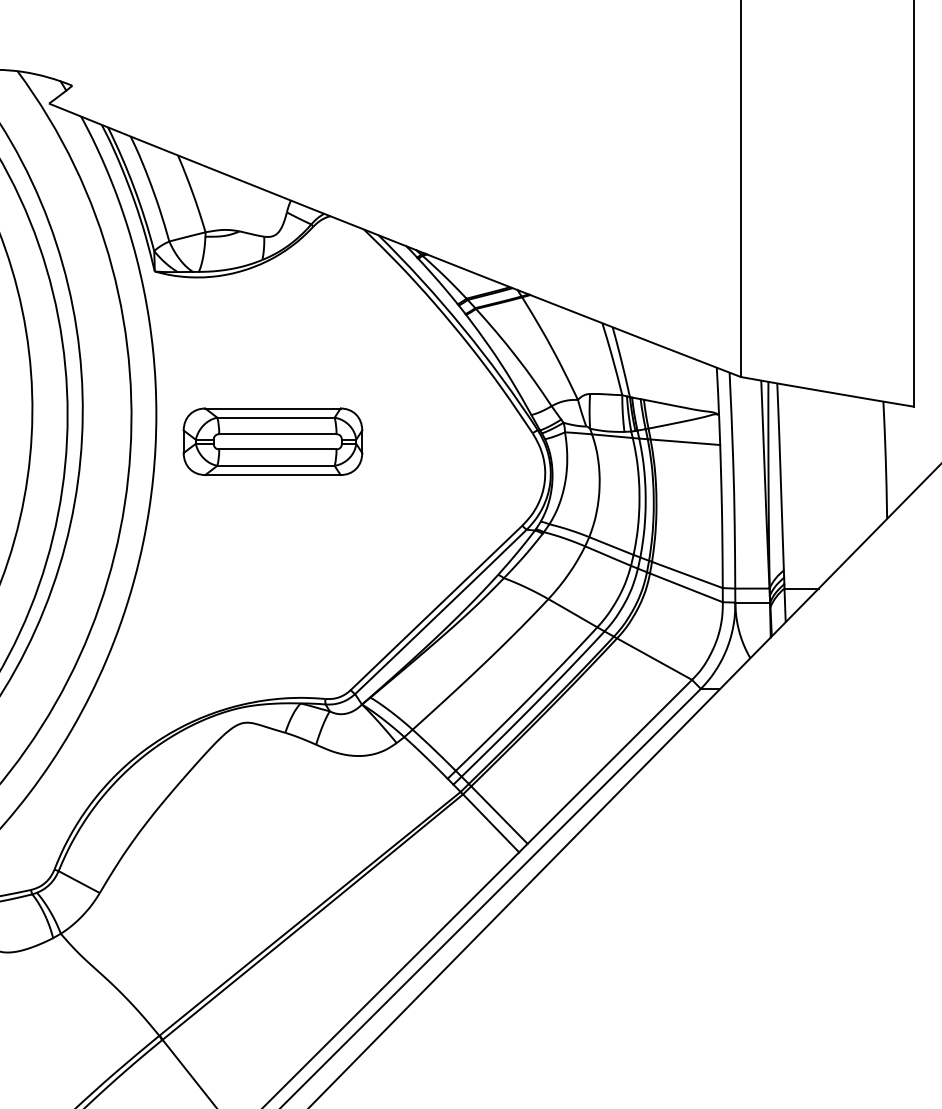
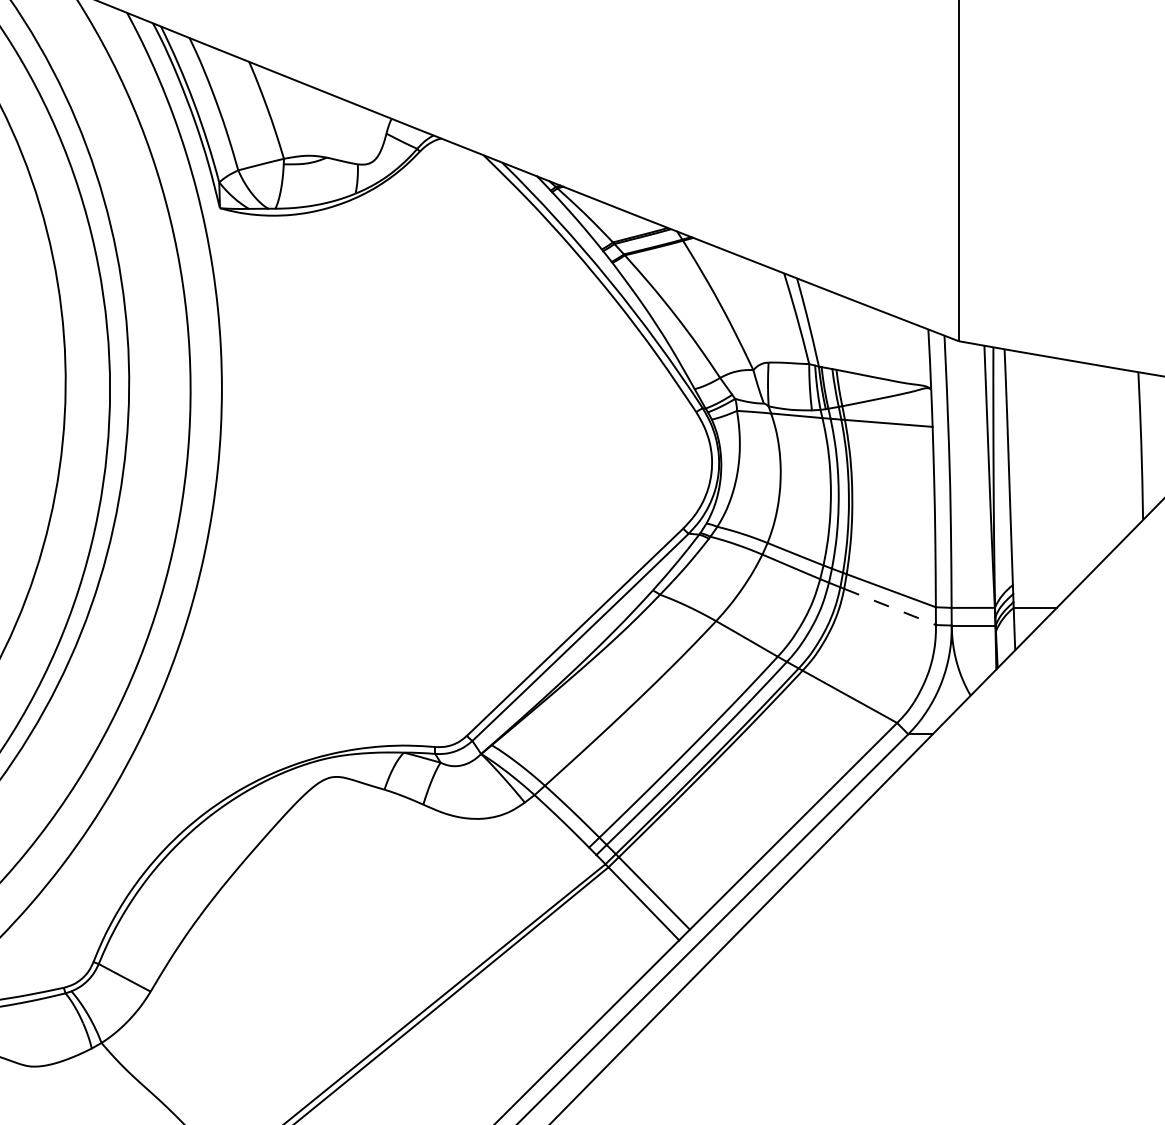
part: (272, 441) -> (368, 422), removed
line: (686, 588) -> (890, 607), solid -> dashed

